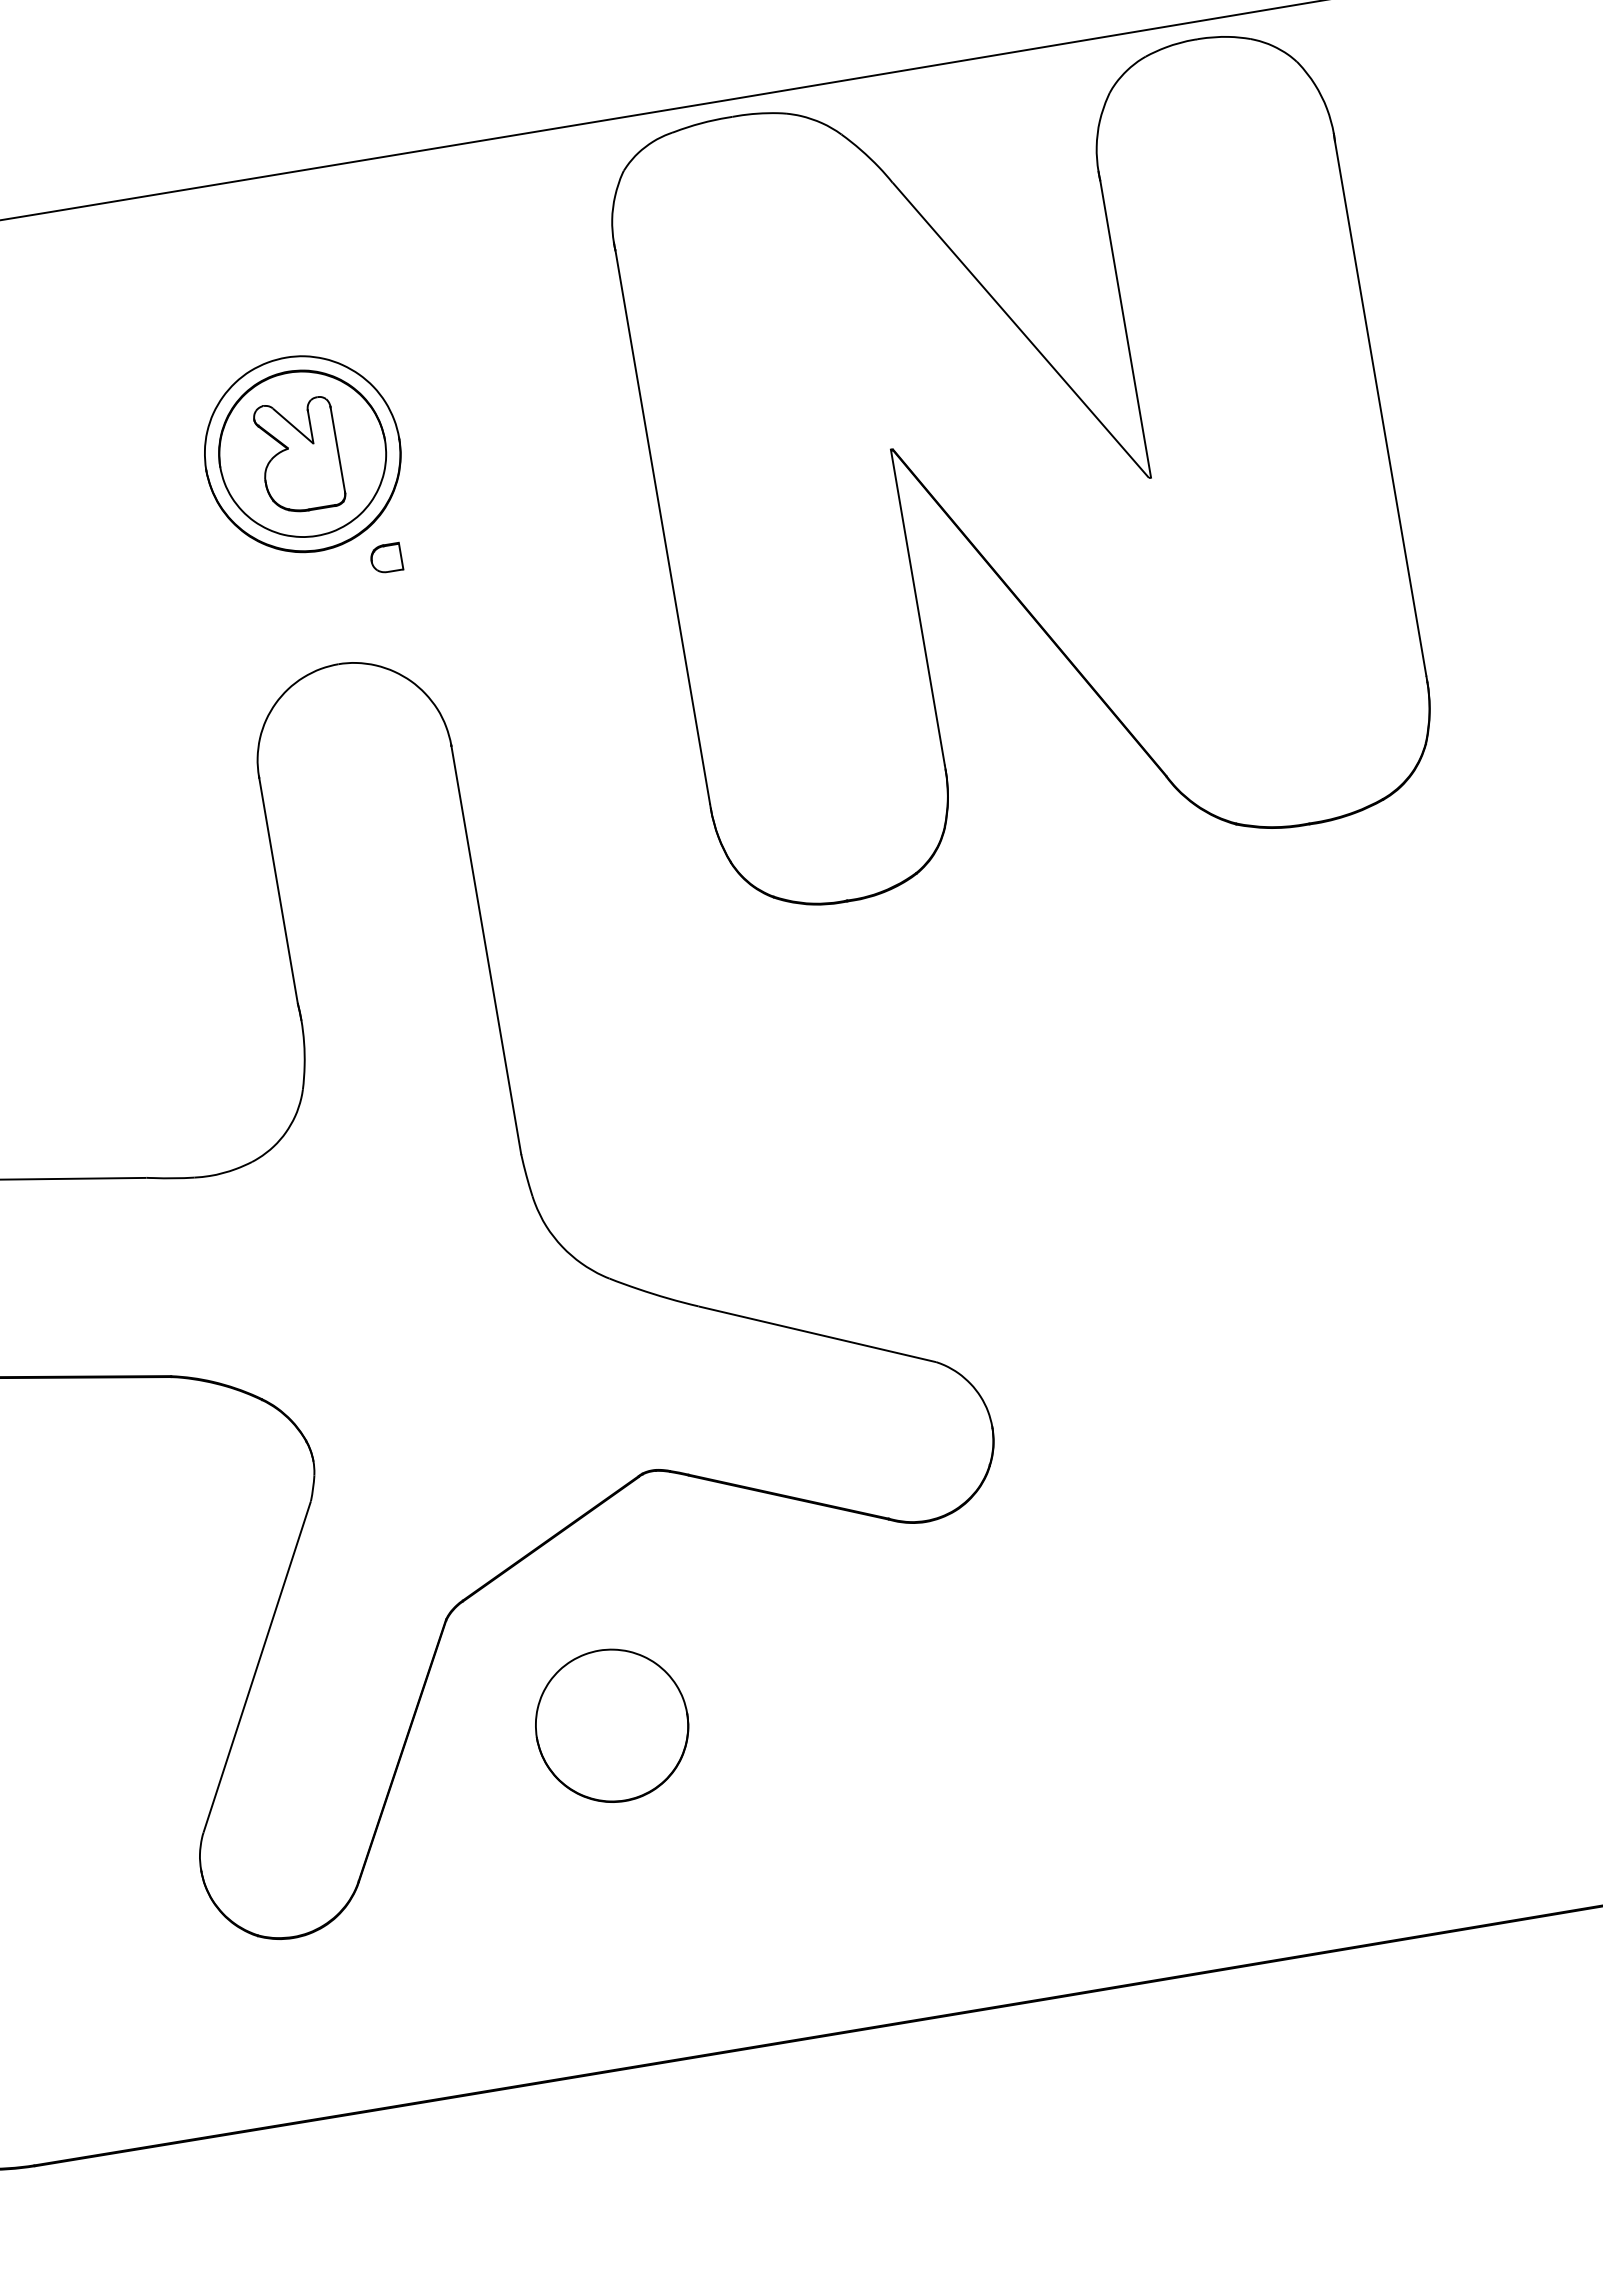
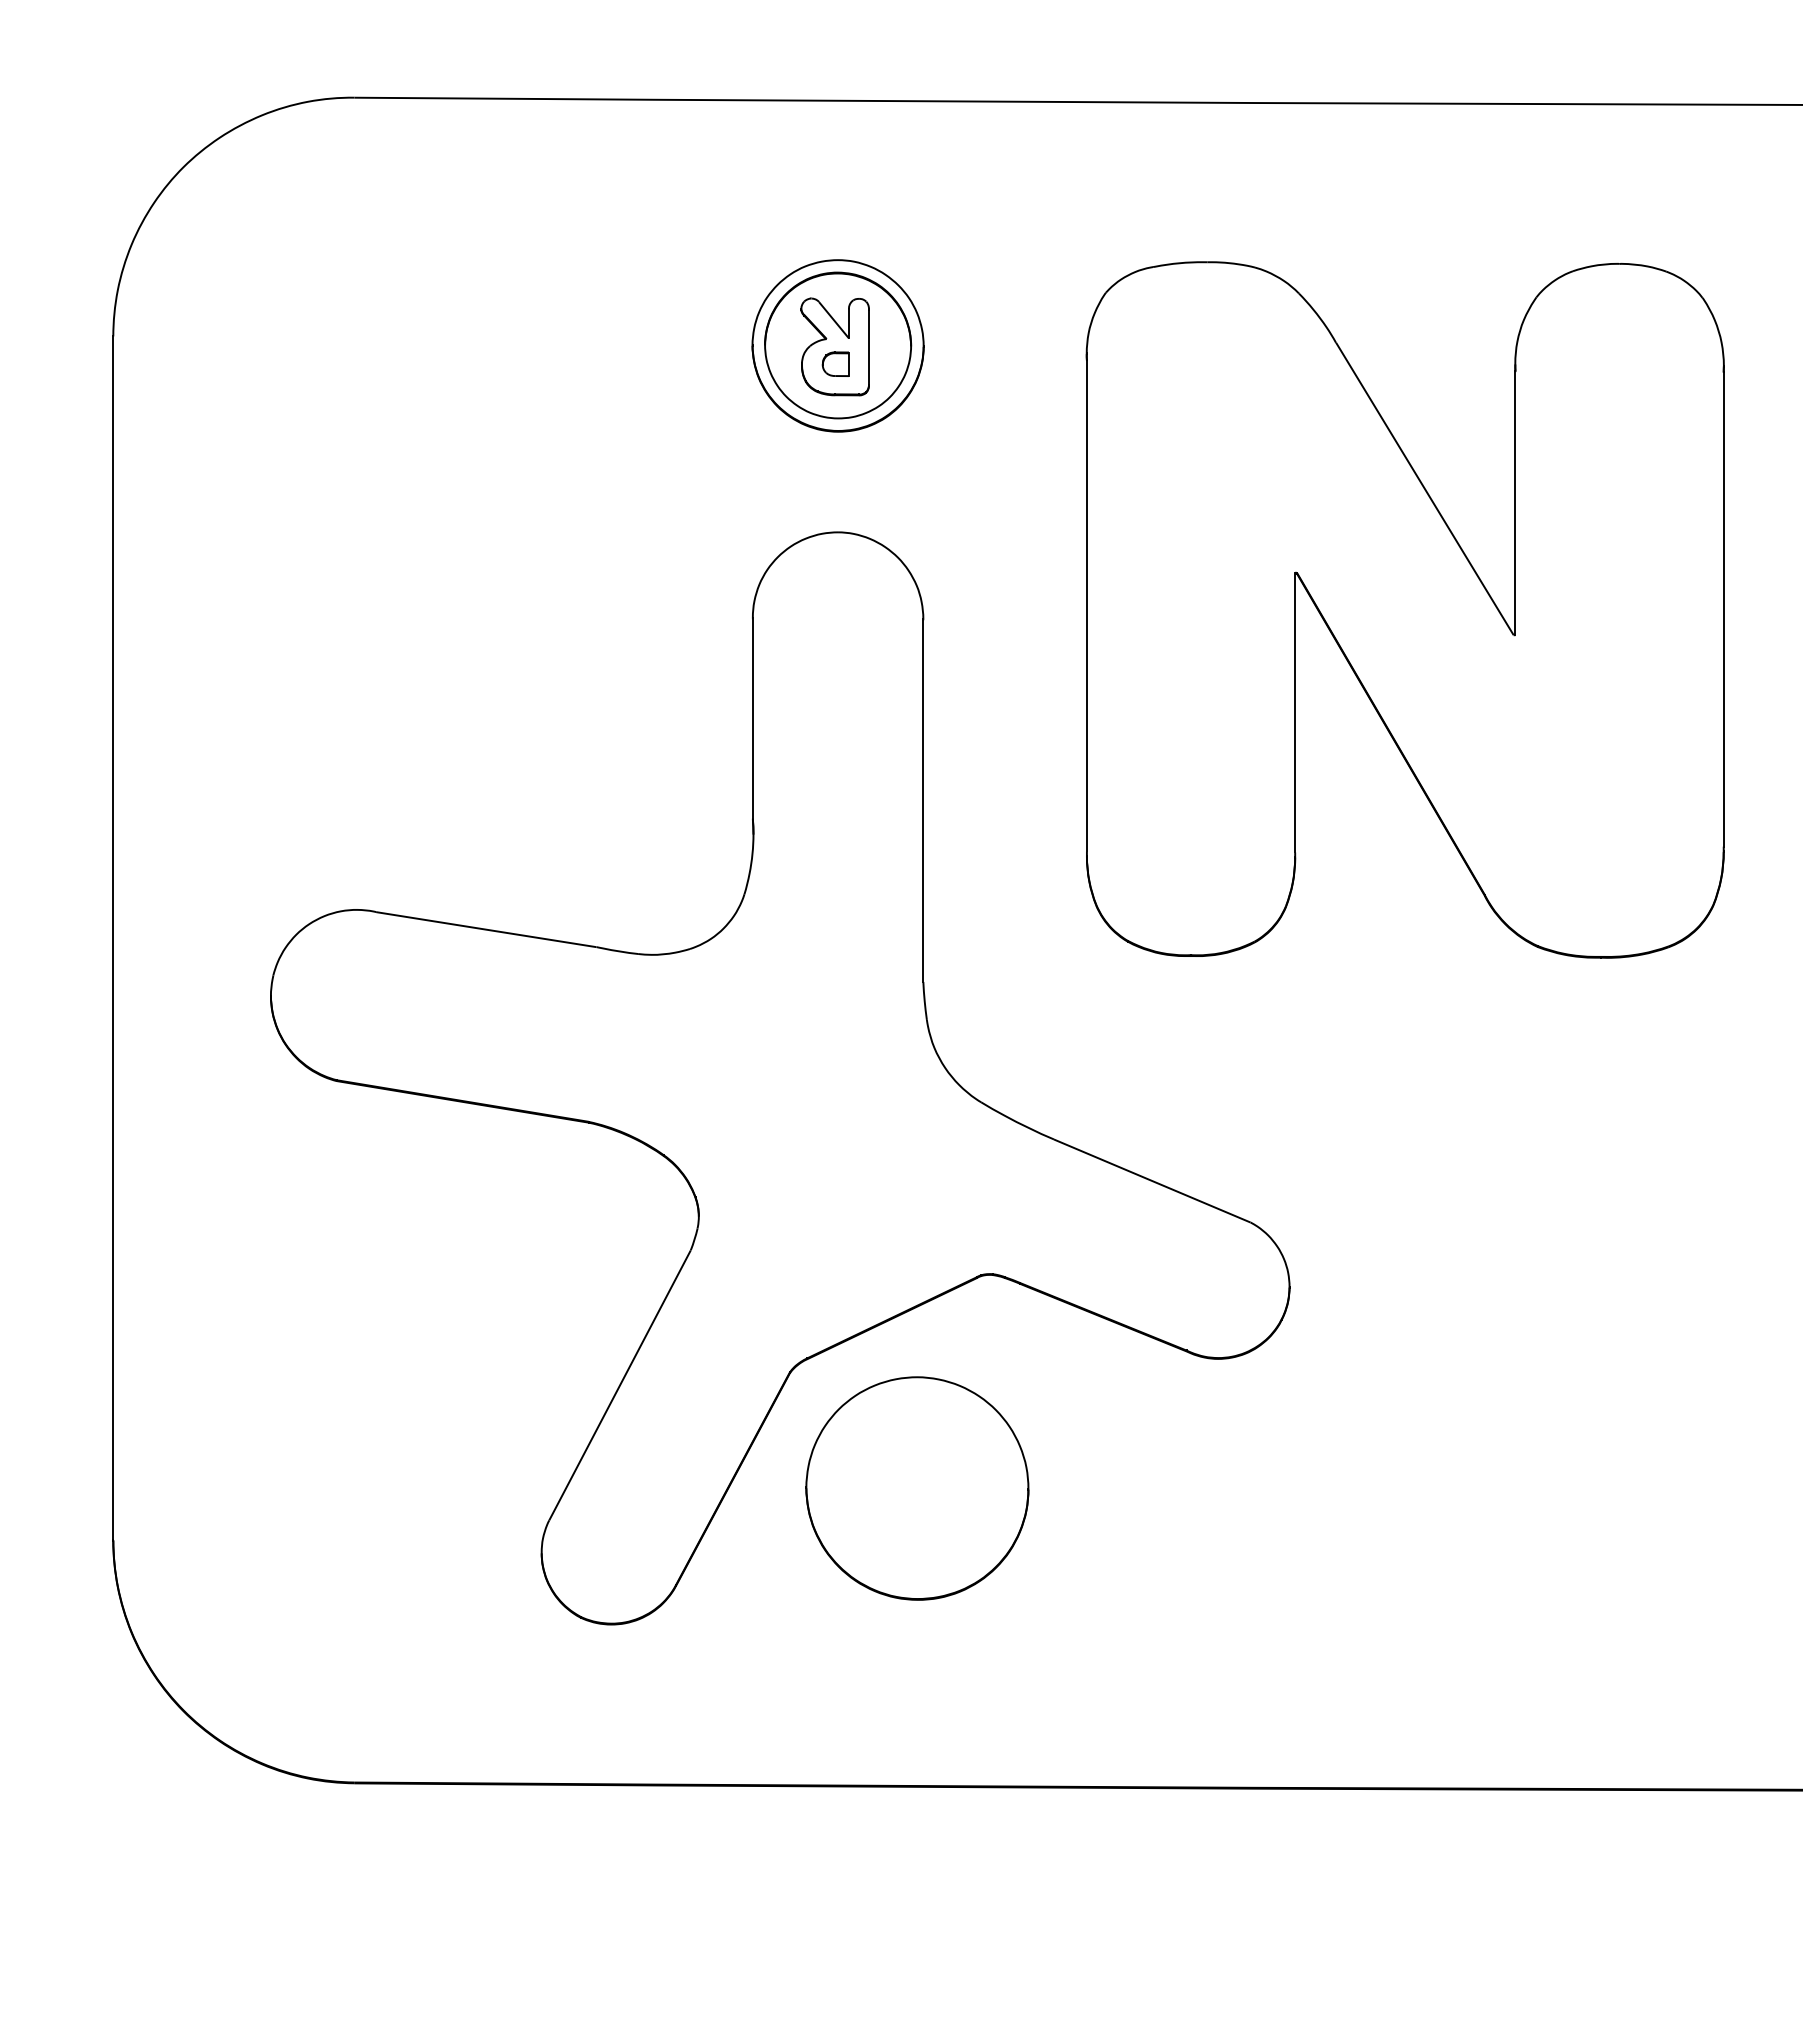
part: (1021, 470) -> (1404, 609), moved
part: (385, 557) -> (835, 363), moved
part: (612, 1725) -> (917, 1488), size x1.67

